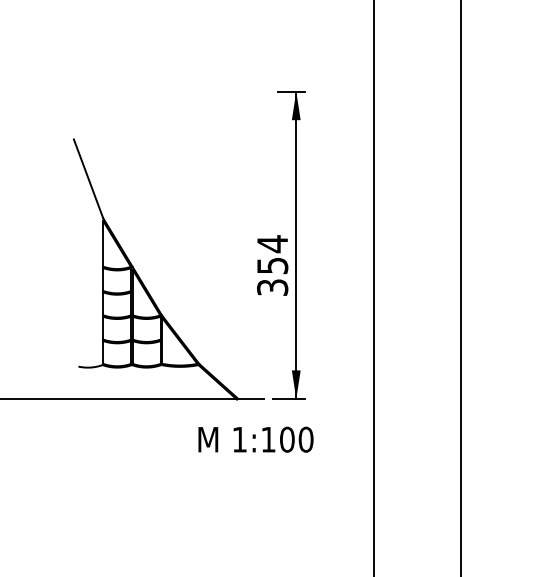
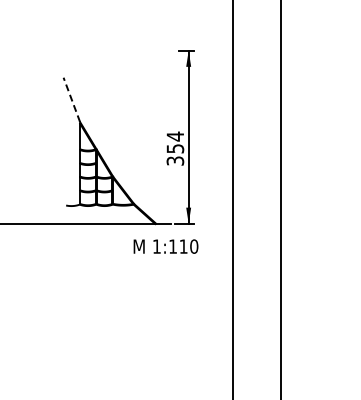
line: (87, 178) -> (71, 99), solid -> dashed
text: (287, 439) -> (183, 246), 1:100 -> 1:110

